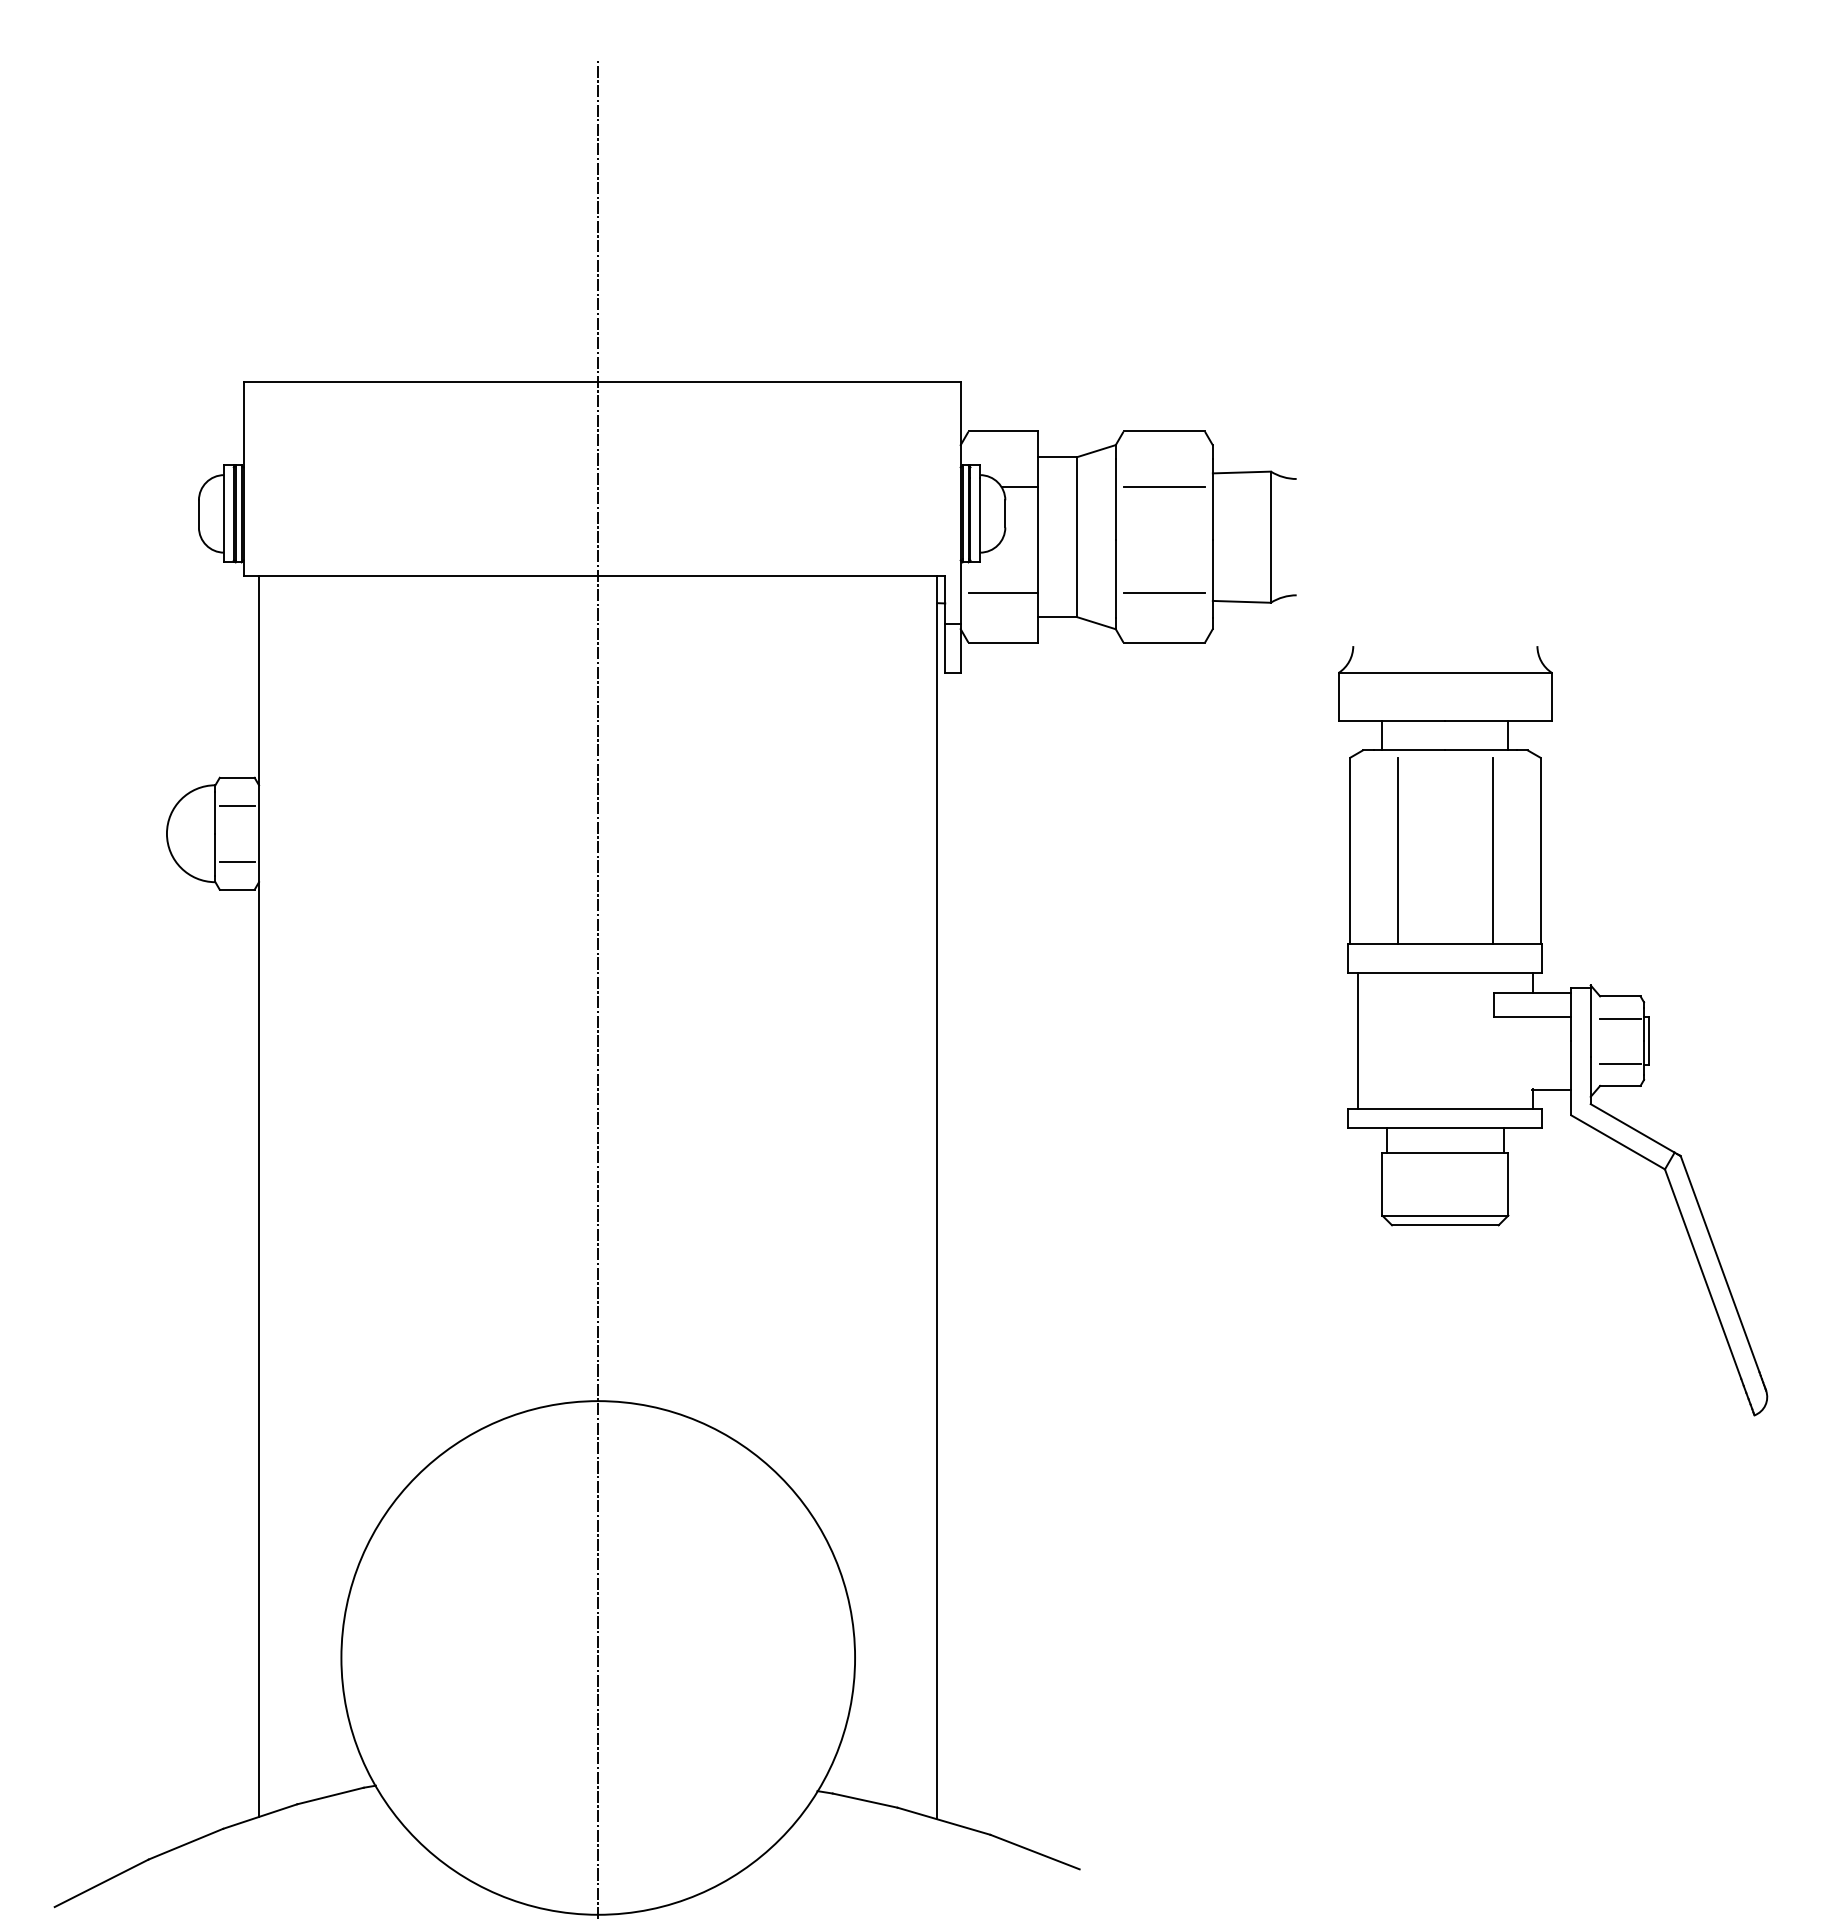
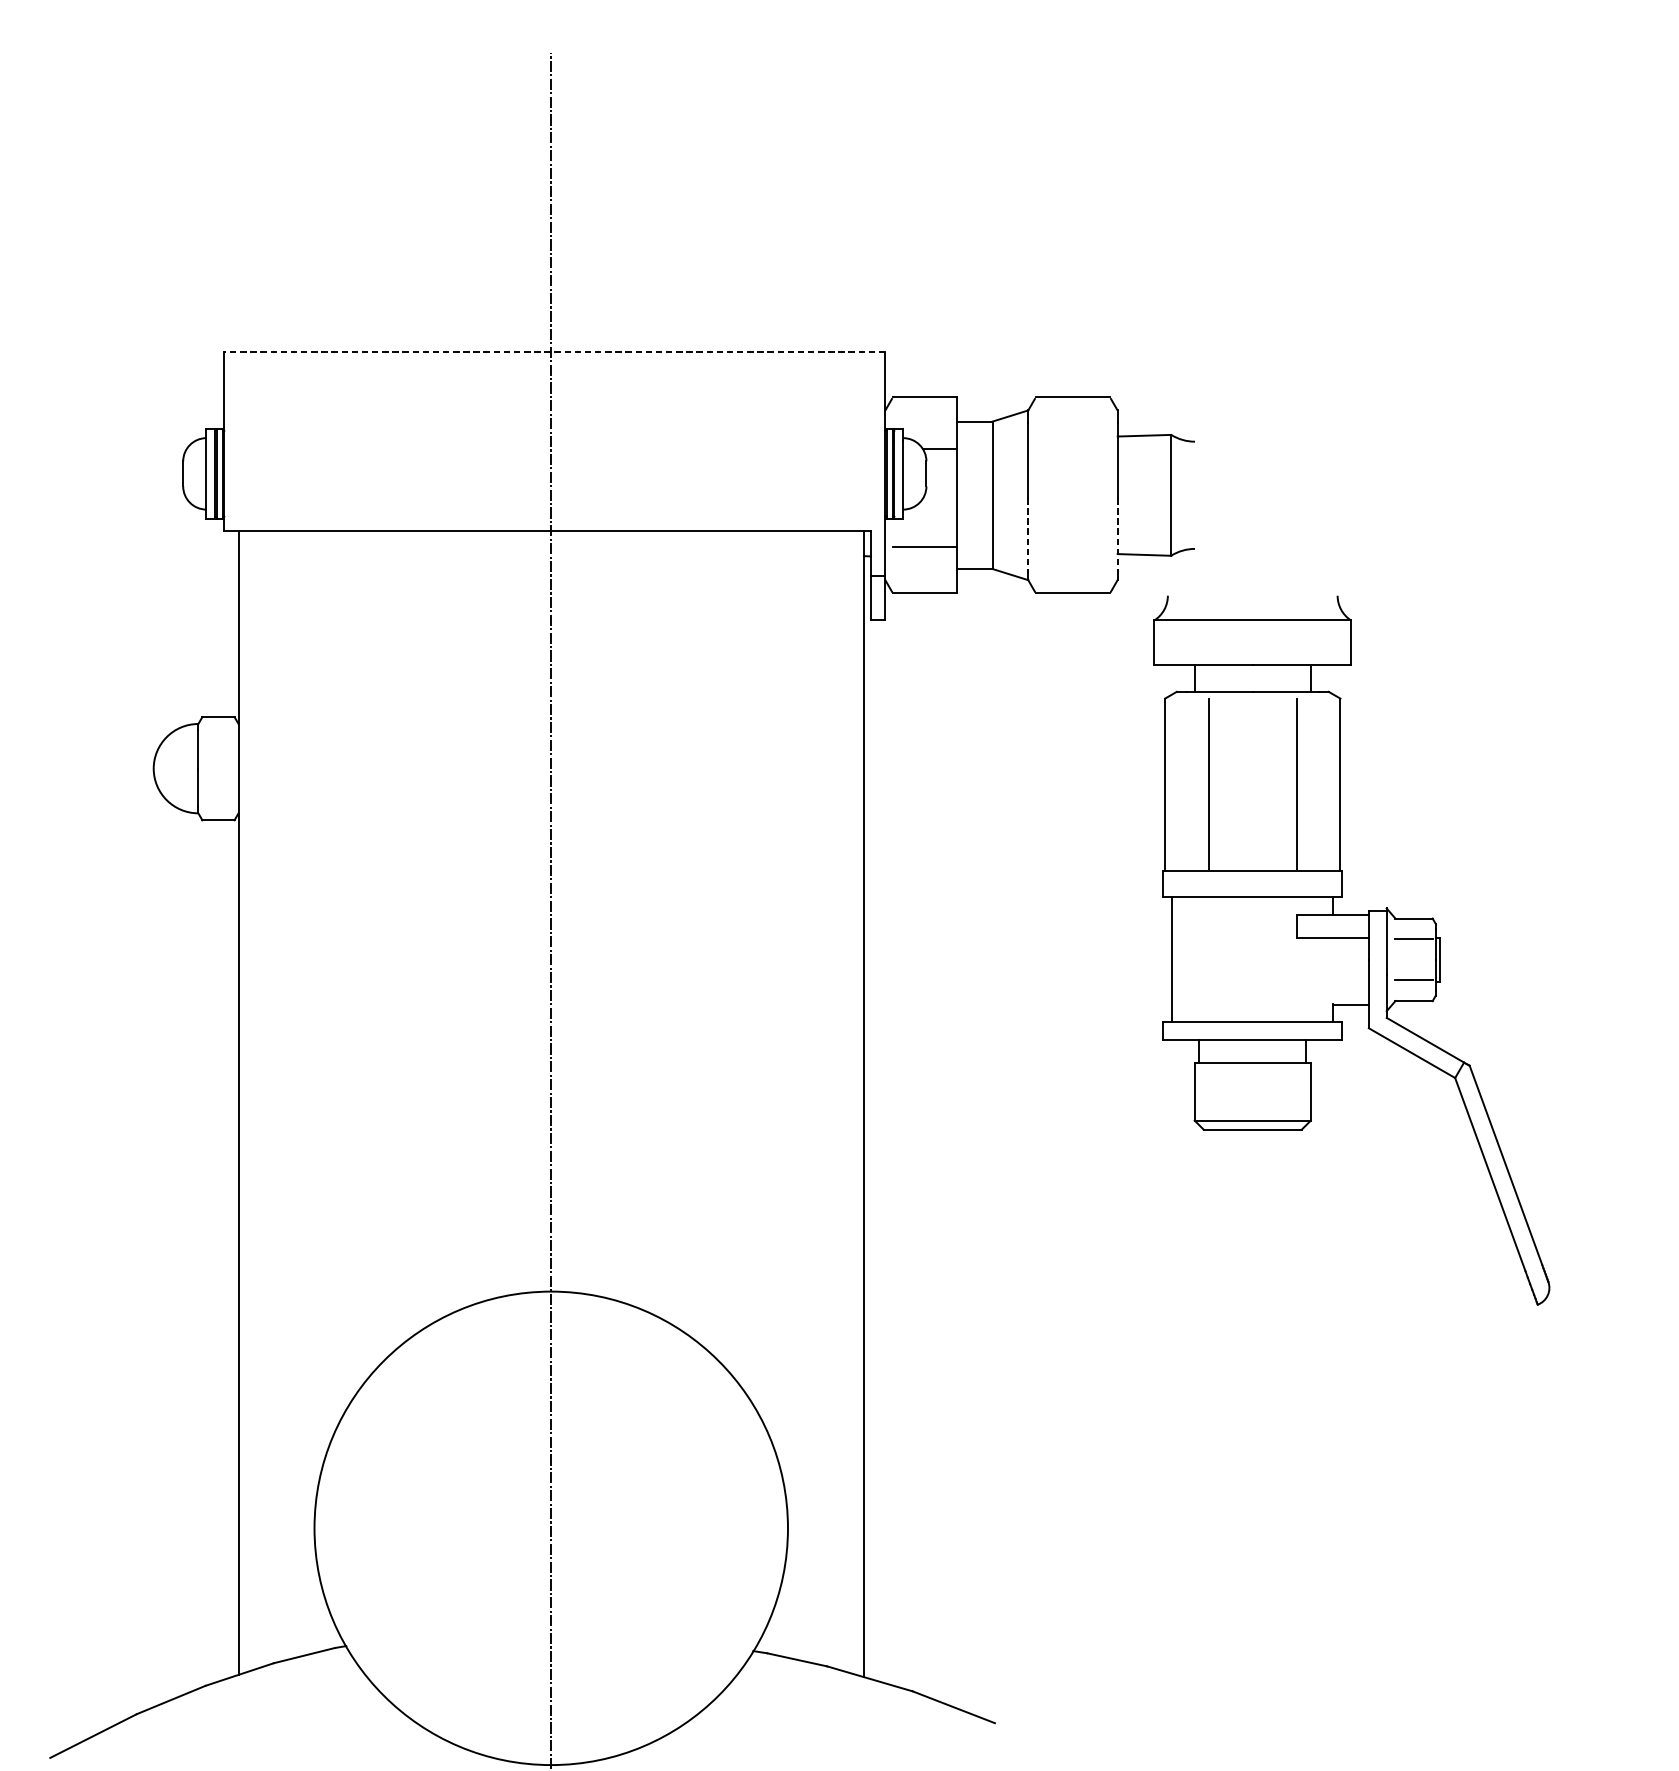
line: (602, 382) -> (555, 352), solid -> dashed
line: (1164, 487) -> (1073, 449), removed
line: (1115, 579) -> (1027, 534), solid -> dashed
line: (1212, 579) -> (1117, 534), solid -> dashed
line: (1164, 593) -> (1073, 547), removed
line: (236, 805) -> (217, 742), removed
line: (236, 861) -> (217, 794), removed
part: (1553, 1031) -> (1352, 950), moved

